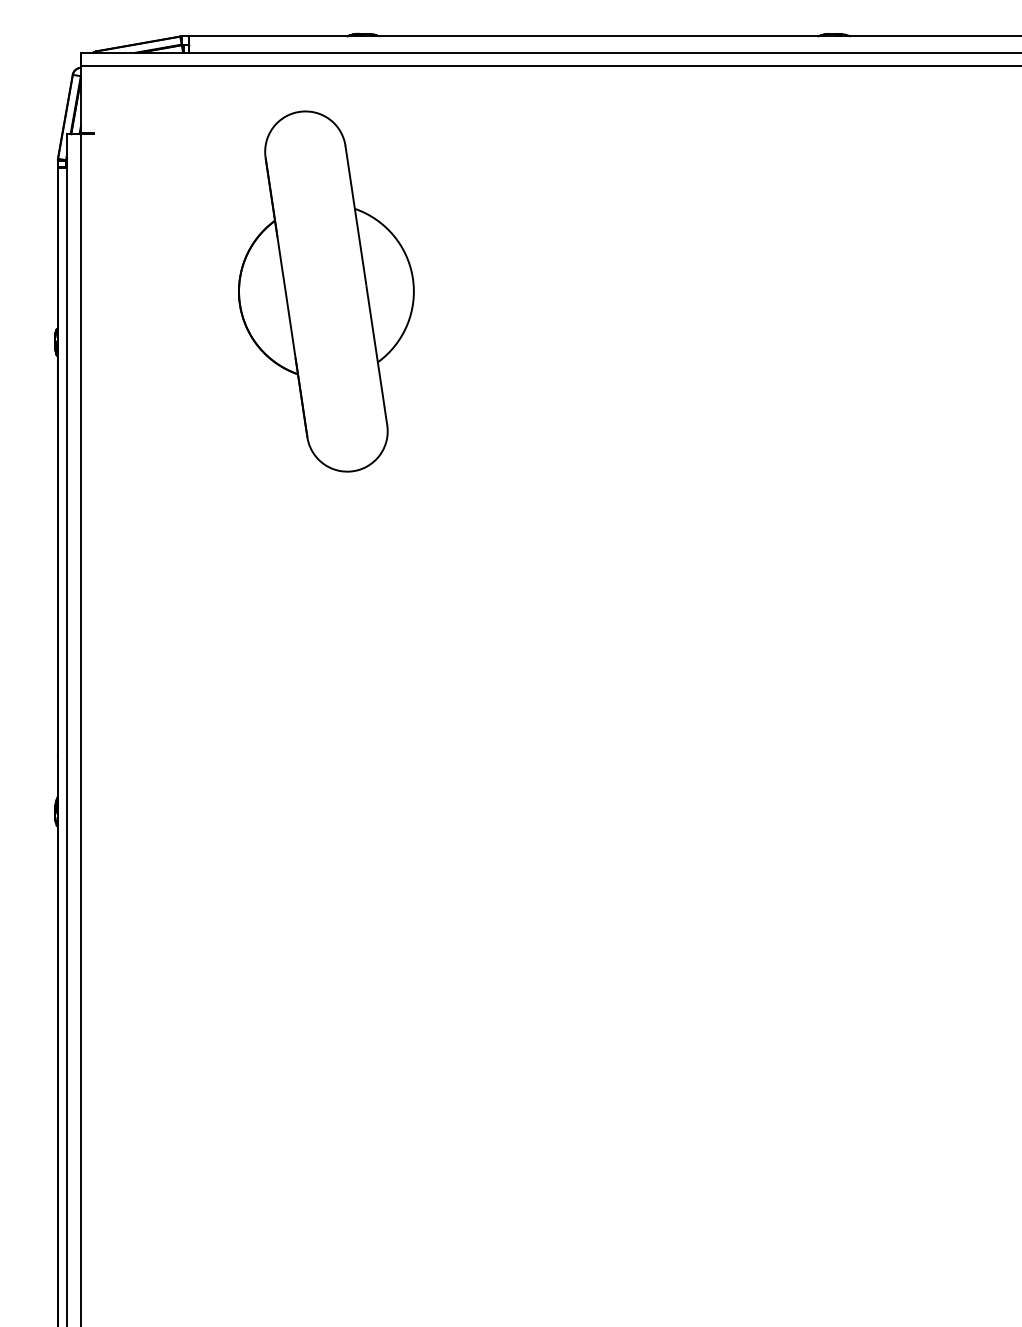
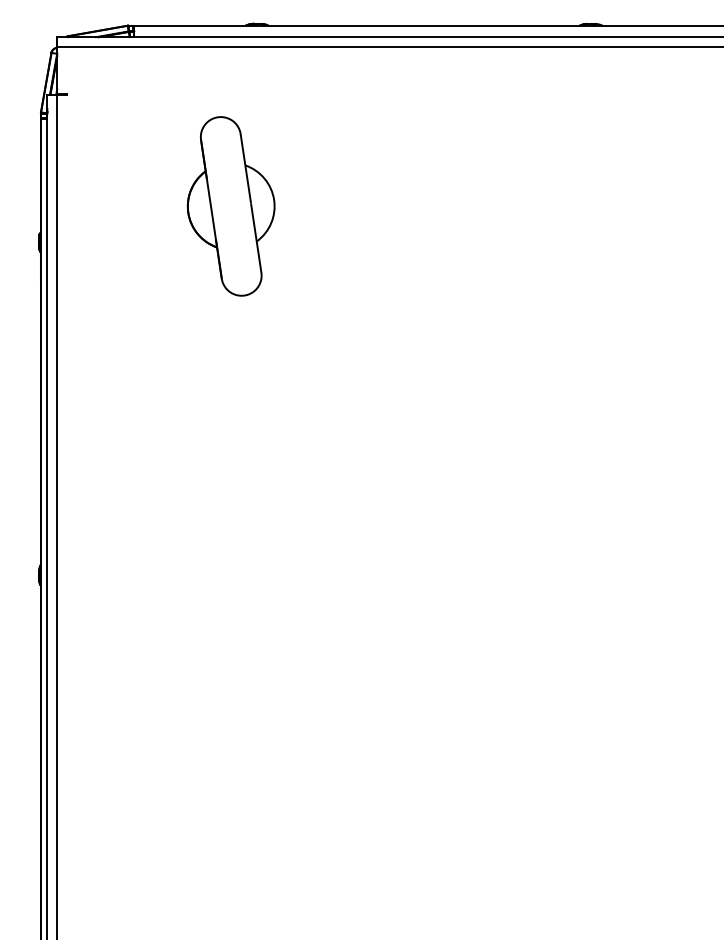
part: (326, 291) -> (231, 206), size x0.7

